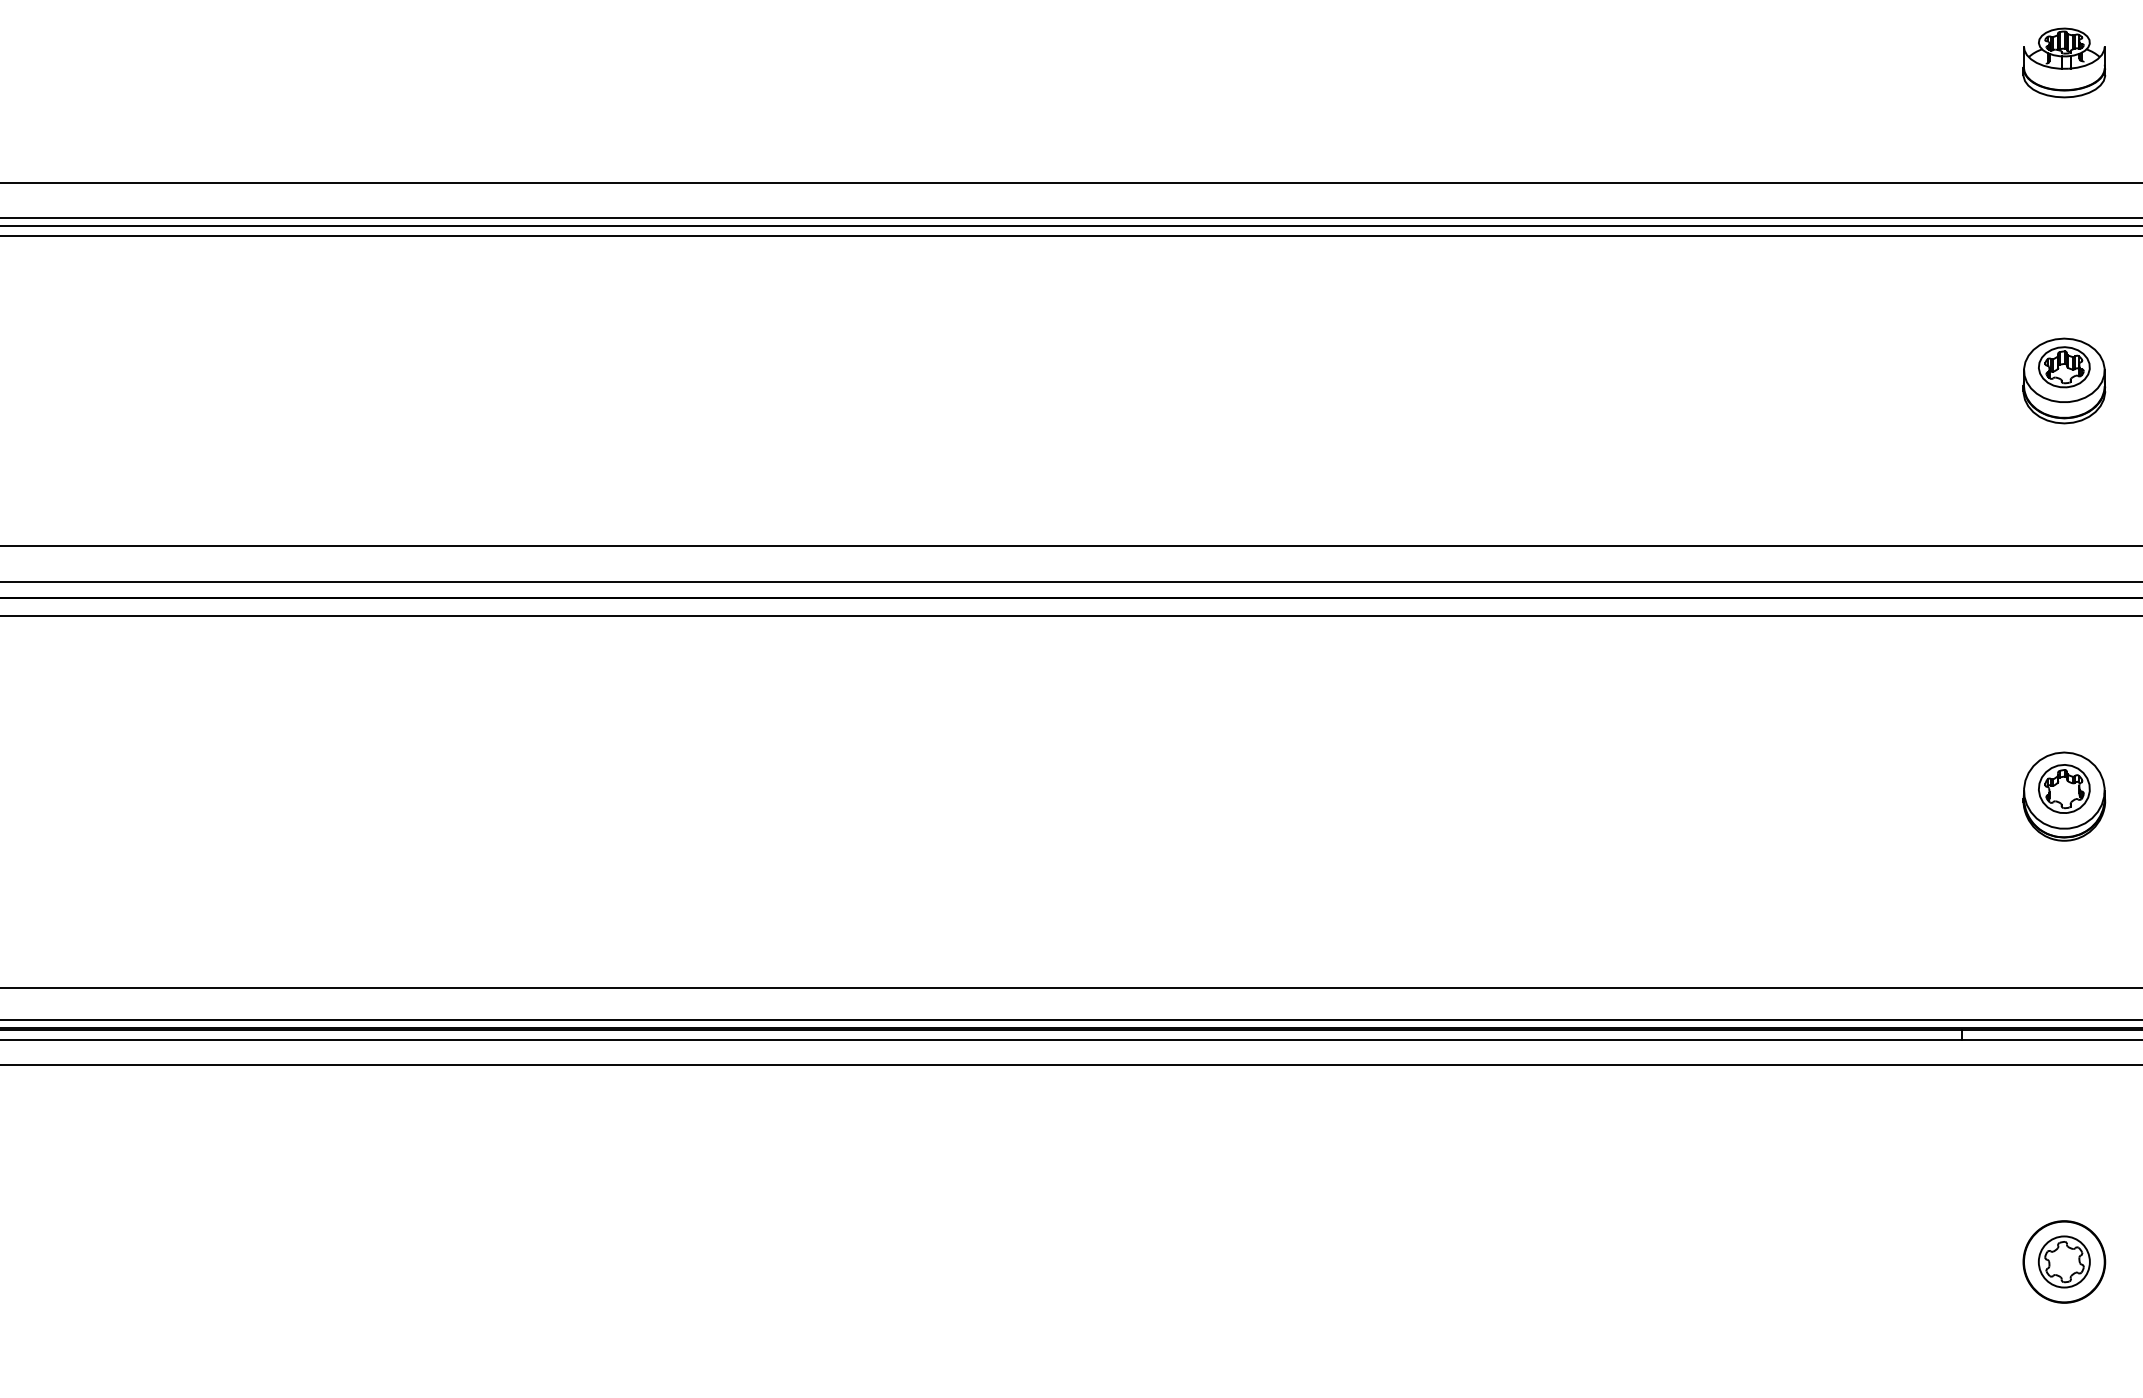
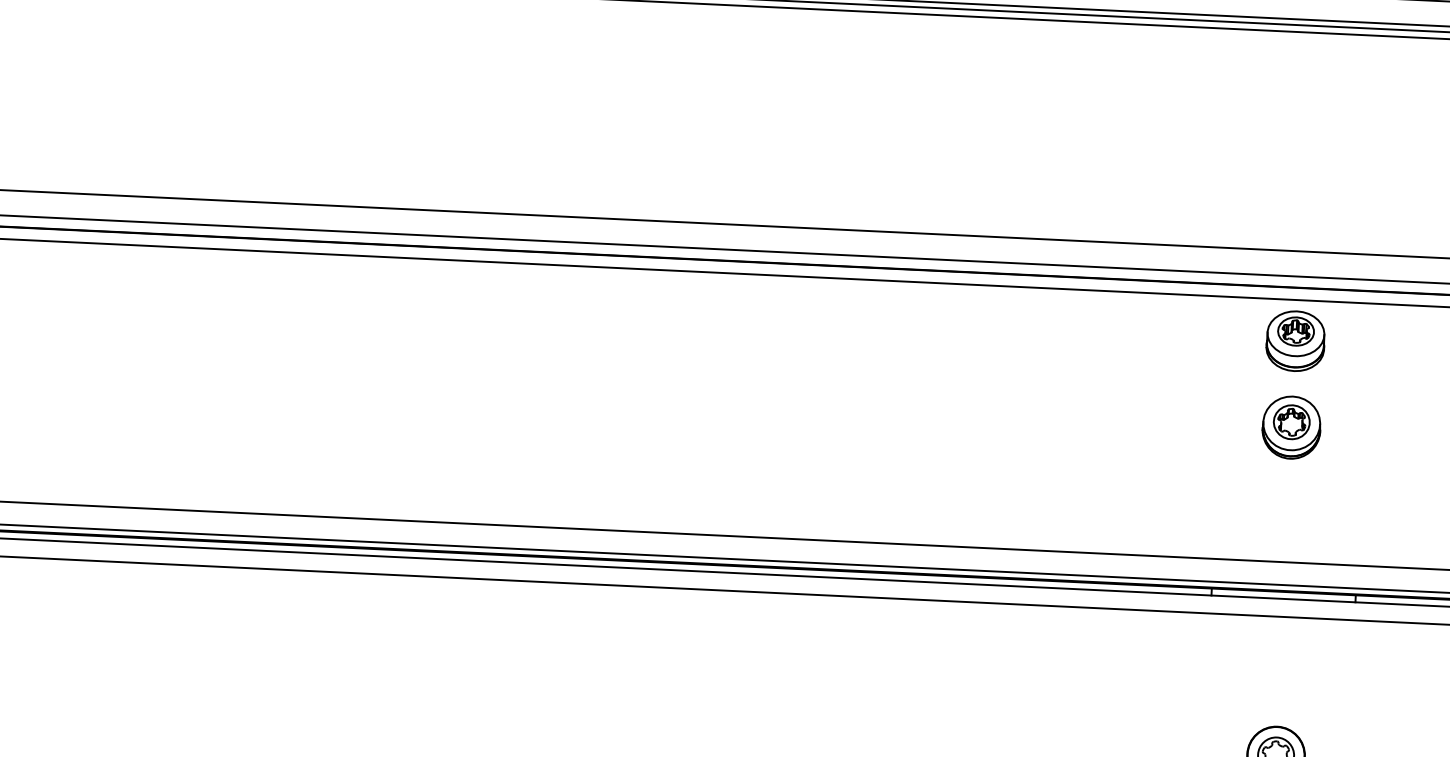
part: (2064, 380) -> (1295, 340), moved

